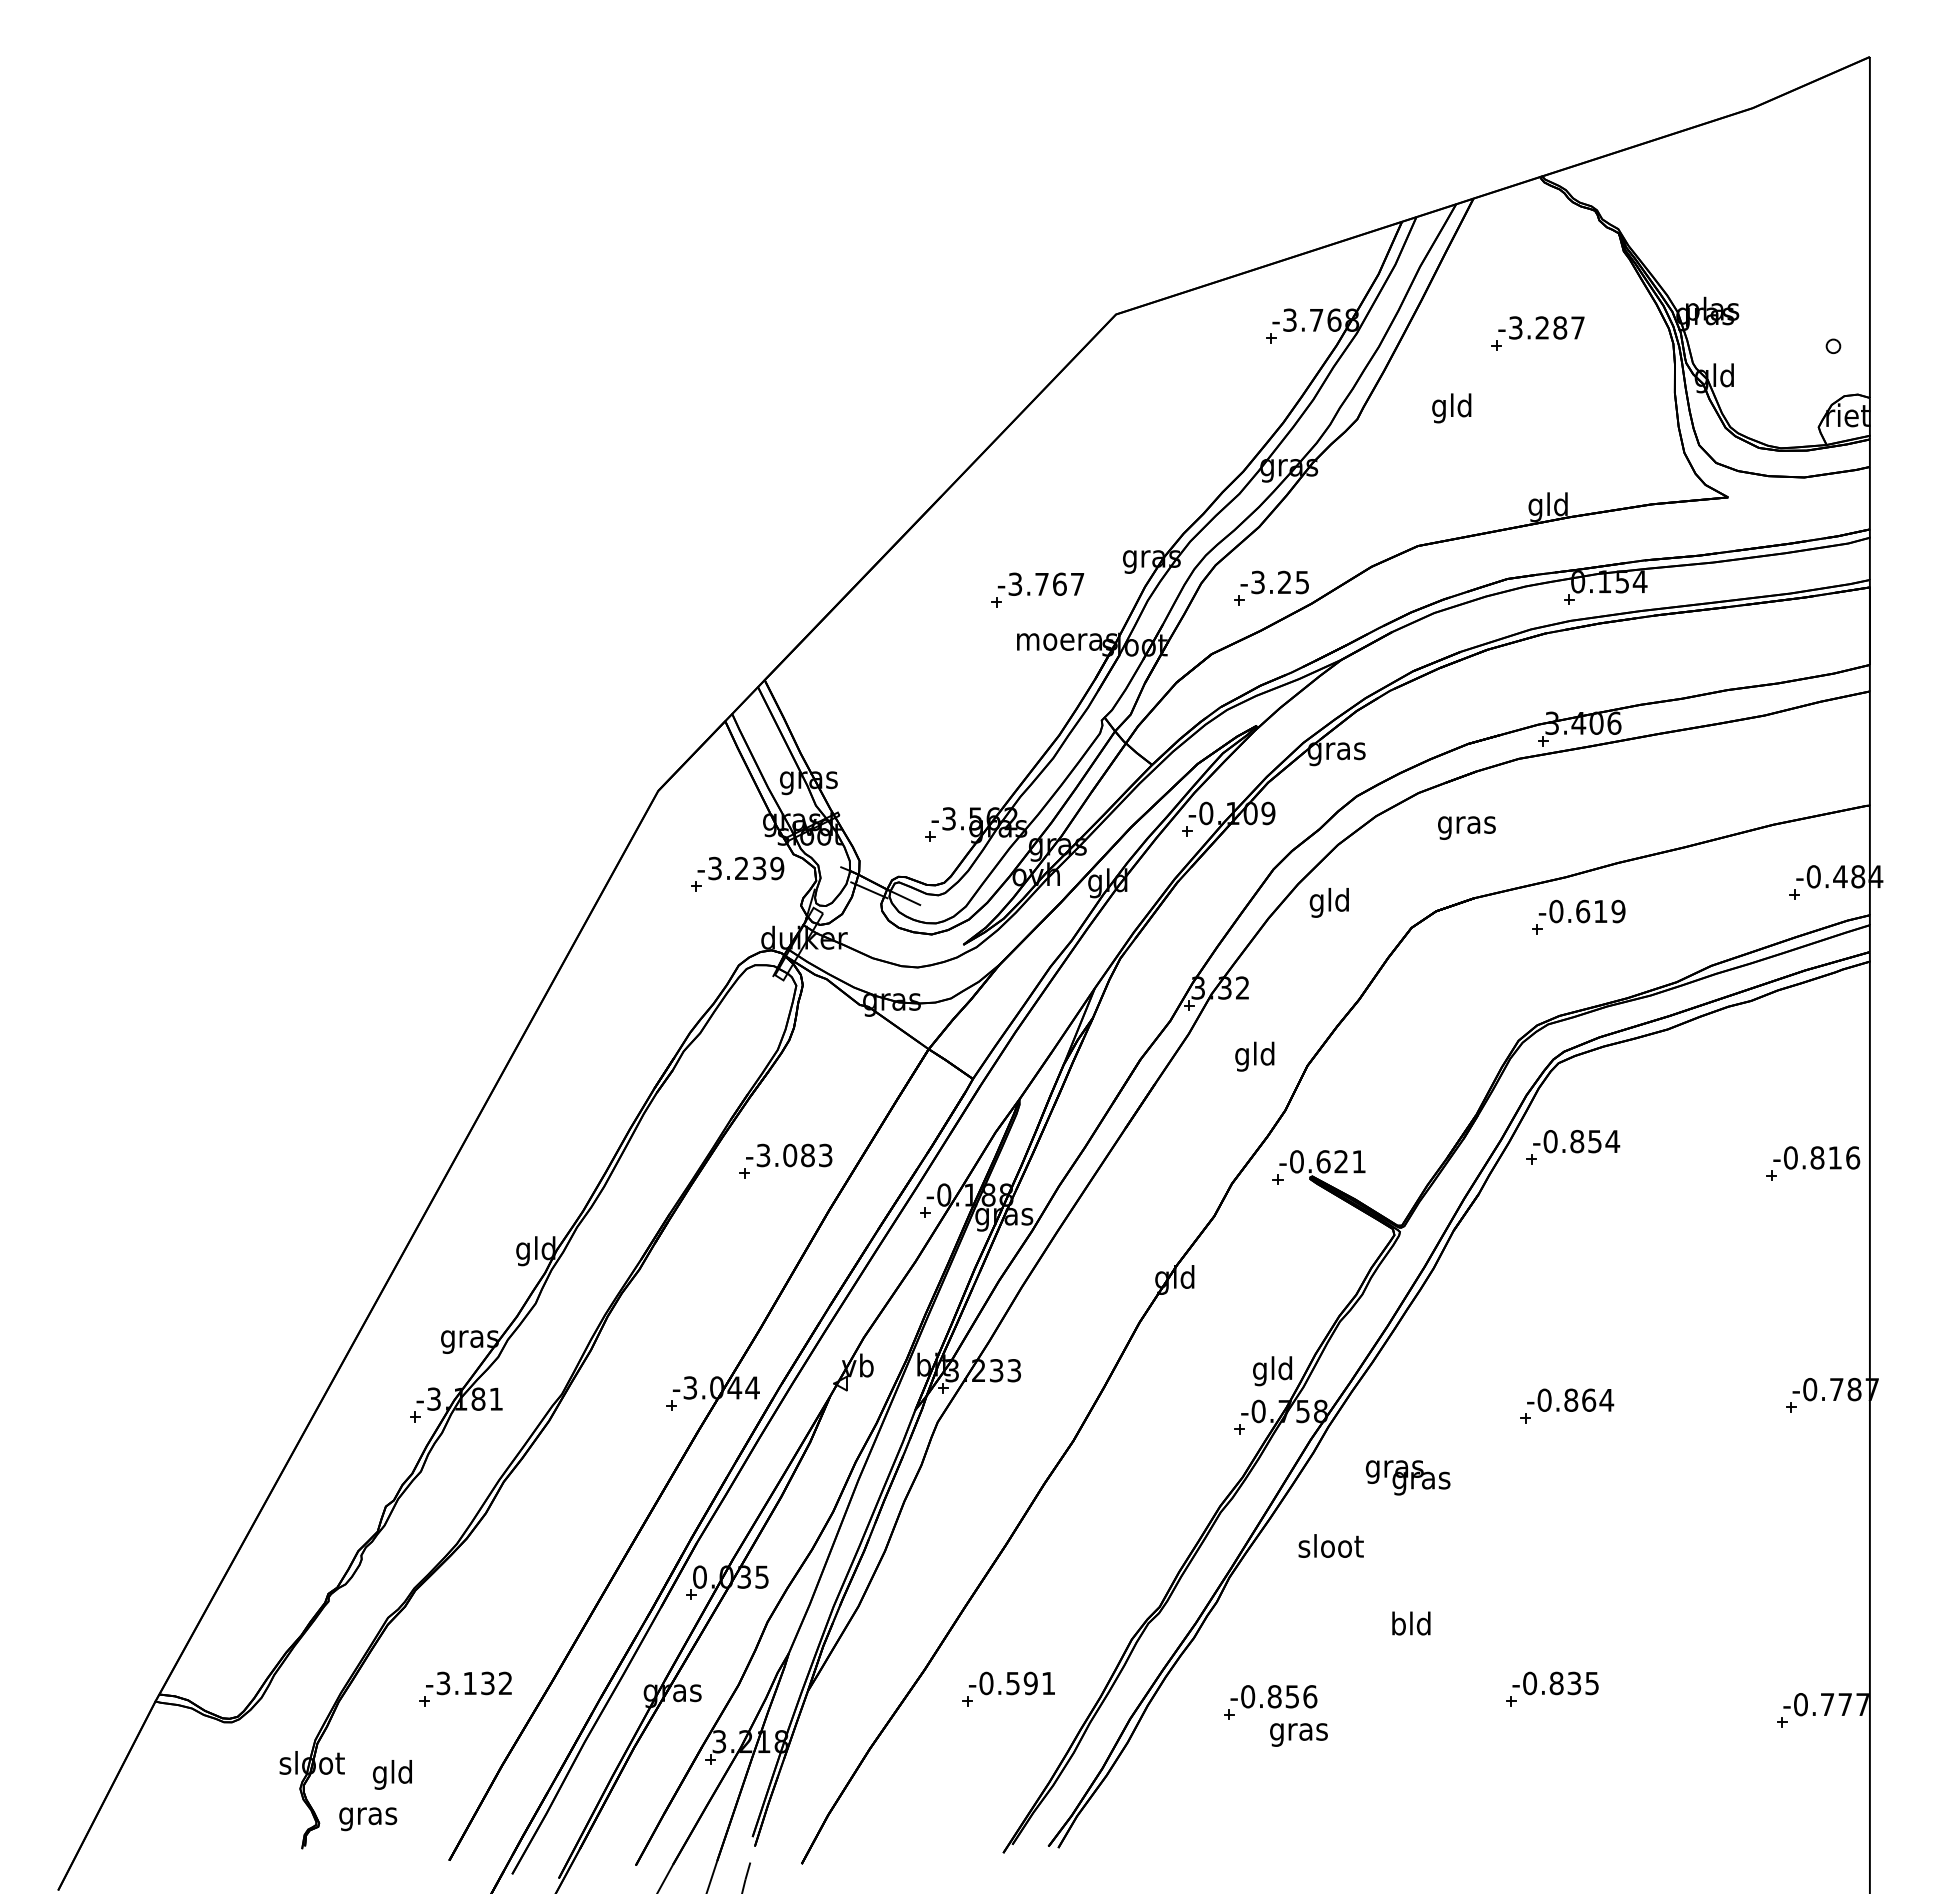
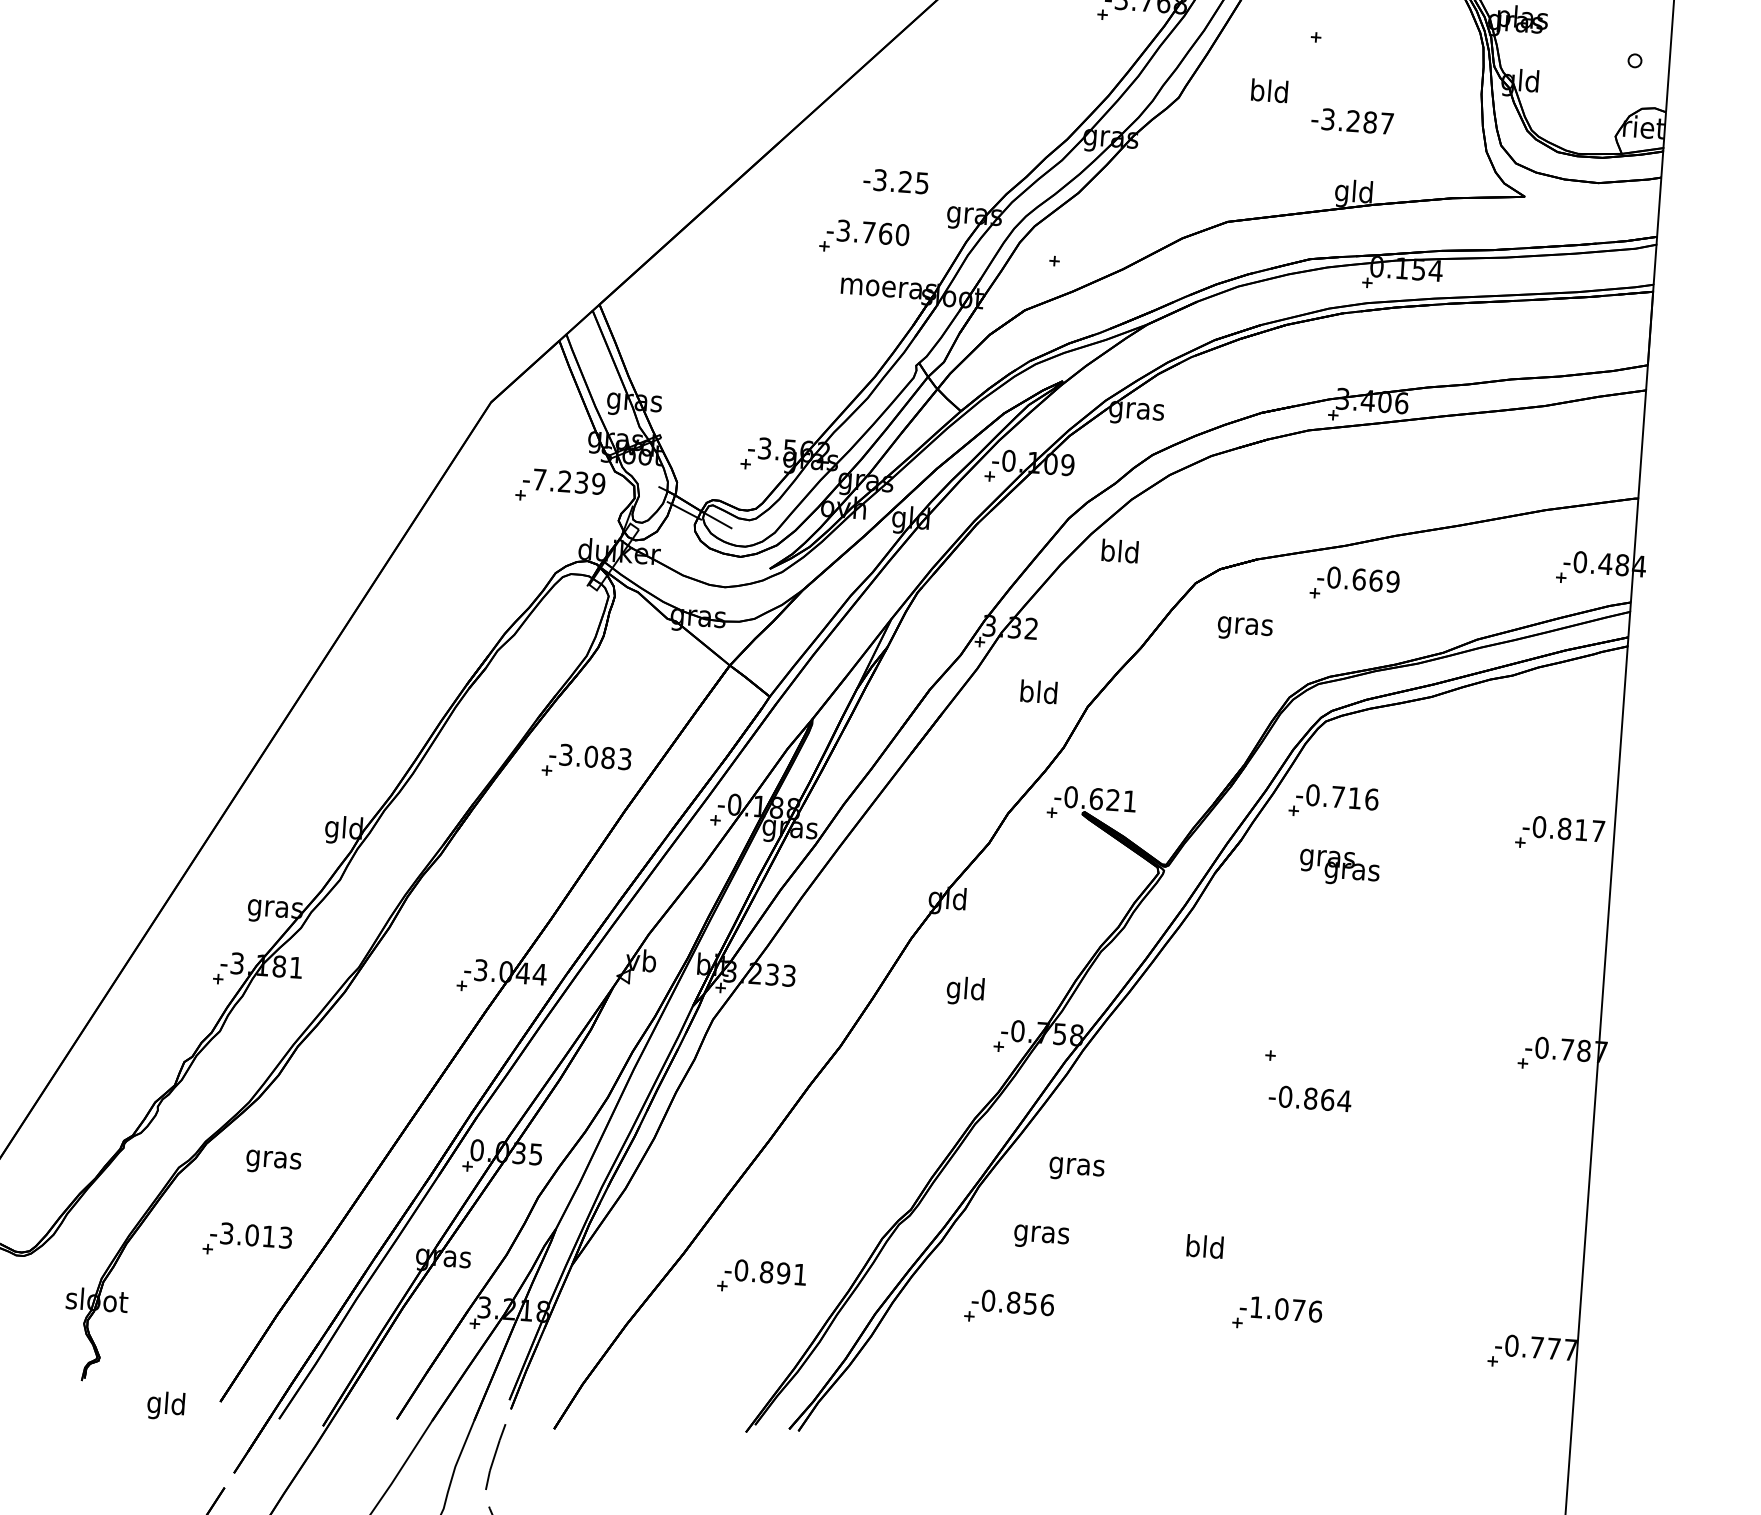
text: (1541, 327) -> (1352, 120), moved
text: (1439, 408) -> (1257, 92), gld -> bld
text: (1274, 582) -> (895, 181), moved
text: (1077, 583) -> (902, 234), -3.767 -> -3.760
text: (1466, 827) -> (1244, 628), moved
text: (714, 868) -> (539, 479), -3.239 -> -7.239
text: (1316, 902) -> (1107, 552), gld -> bld
text: (1600, 911) -> (1375, 580), -0.619 -> -0.669
text: (1242, 1056) -> (1026, 693), gld -> bld
text: (1595, 1141) -> (1355, 798), -0.854 -> -0.716
text: (1853, 1157) -> (1598, 830), -0.816 -> -0.817
text: (1272, 1371) -> (965, 991), moved
text: (1570, 1399) -> (1310, 1097), moved
text: (1408, 1477) -> (1340, 867), moved
text: (1330, 1549) -> (1076, 1166), sloot -> gras
text: (1411, 1623) -> (1205, 1246), moved
text: (487, 1683) -> (268, 1236), -3.132 -> -3.013
text: (1013, 1683) -> (767, 1272), -0.591 -> -0.891
text: (1561, 1683) -> (1286, 1309), -0.835 -> -1.076
text: (1298, 1734) -> (1041, 1236), moved
text: (392, 1774) -> (166, 1405), moved
text: (368, 1819) -> (273, 1162), moved

